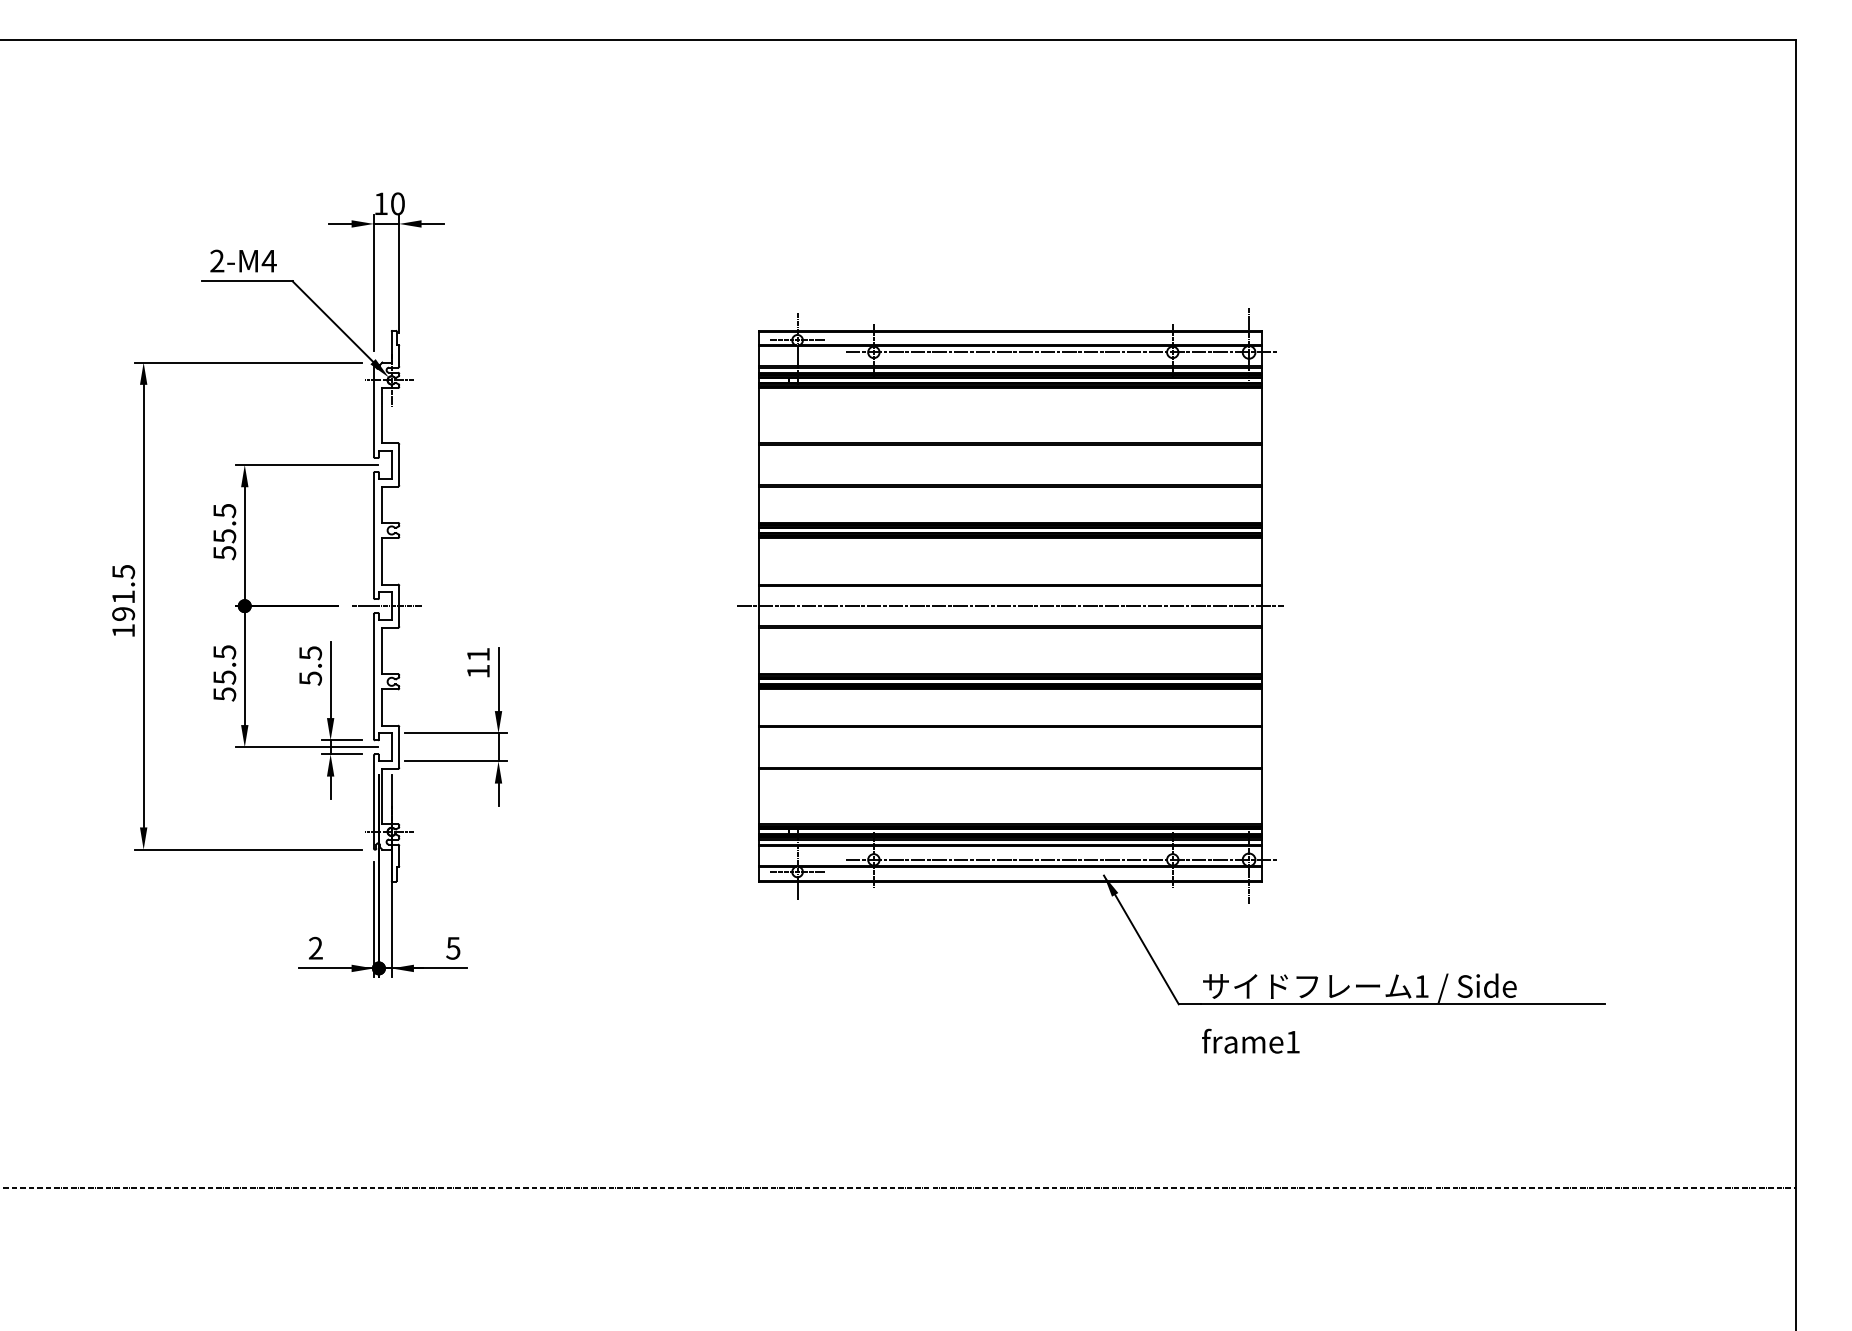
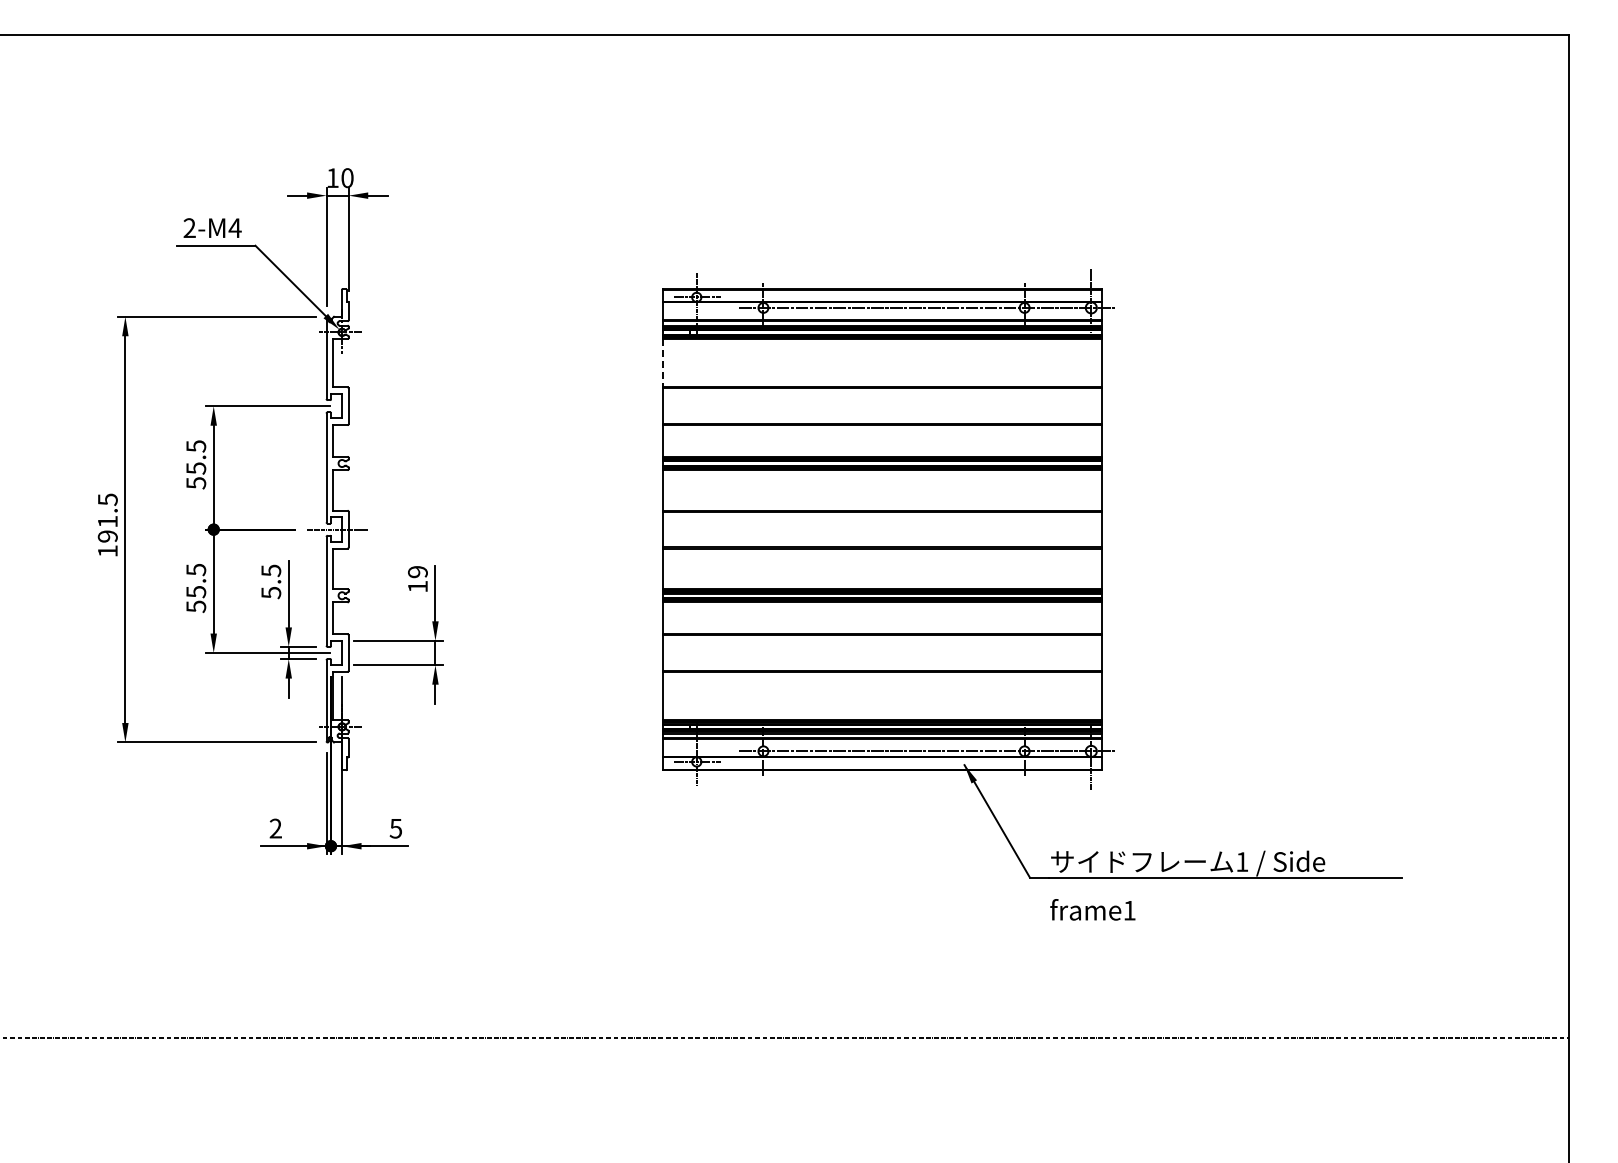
line: (759, 416) -> (663, 363), solid -> dashed
line: (1010, 605) -> (882, 529), removed
text: (477, 655) -> (417, 572), 11 -> 19

